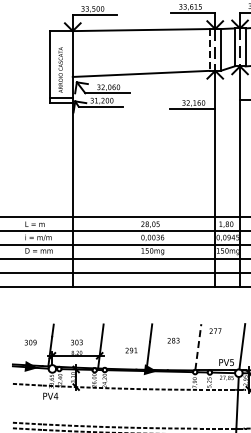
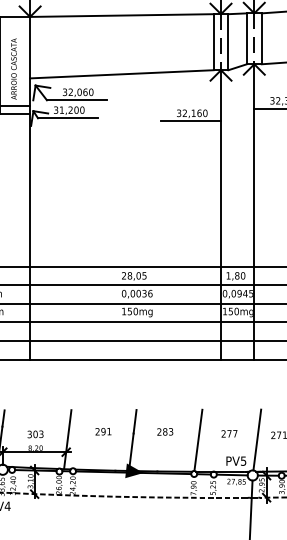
line: (209, 49) -> (213, 41), dashed -> solid
text: (215, 330) -> (229, 432), moved
line: (198, 346) -> (198, 439), dashed -> solid
text: (131, 350) -> (103, 431), moved

